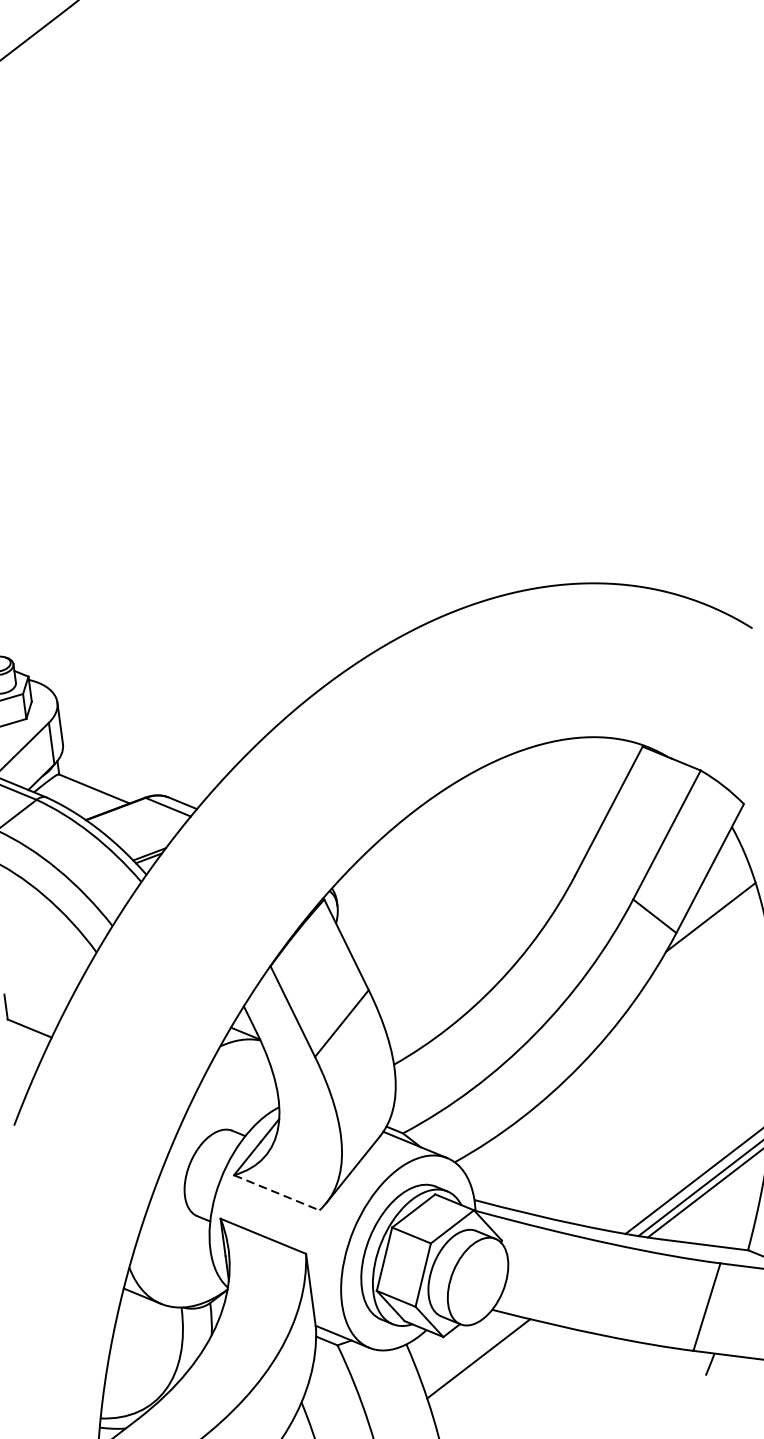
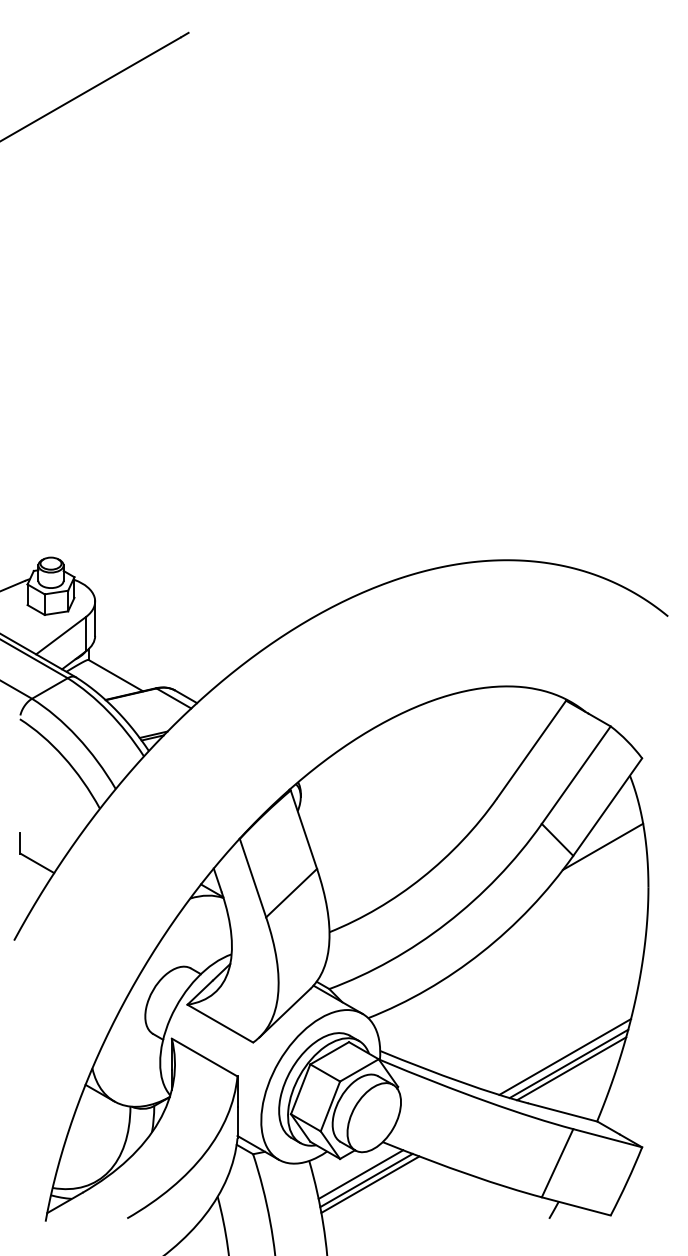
line: (276, 1192) -> (220, 1023), dashed -> solid
line: (470, 1352) -> (360, 1174), added
line: (484, 1363) -> (370, 1184), added

